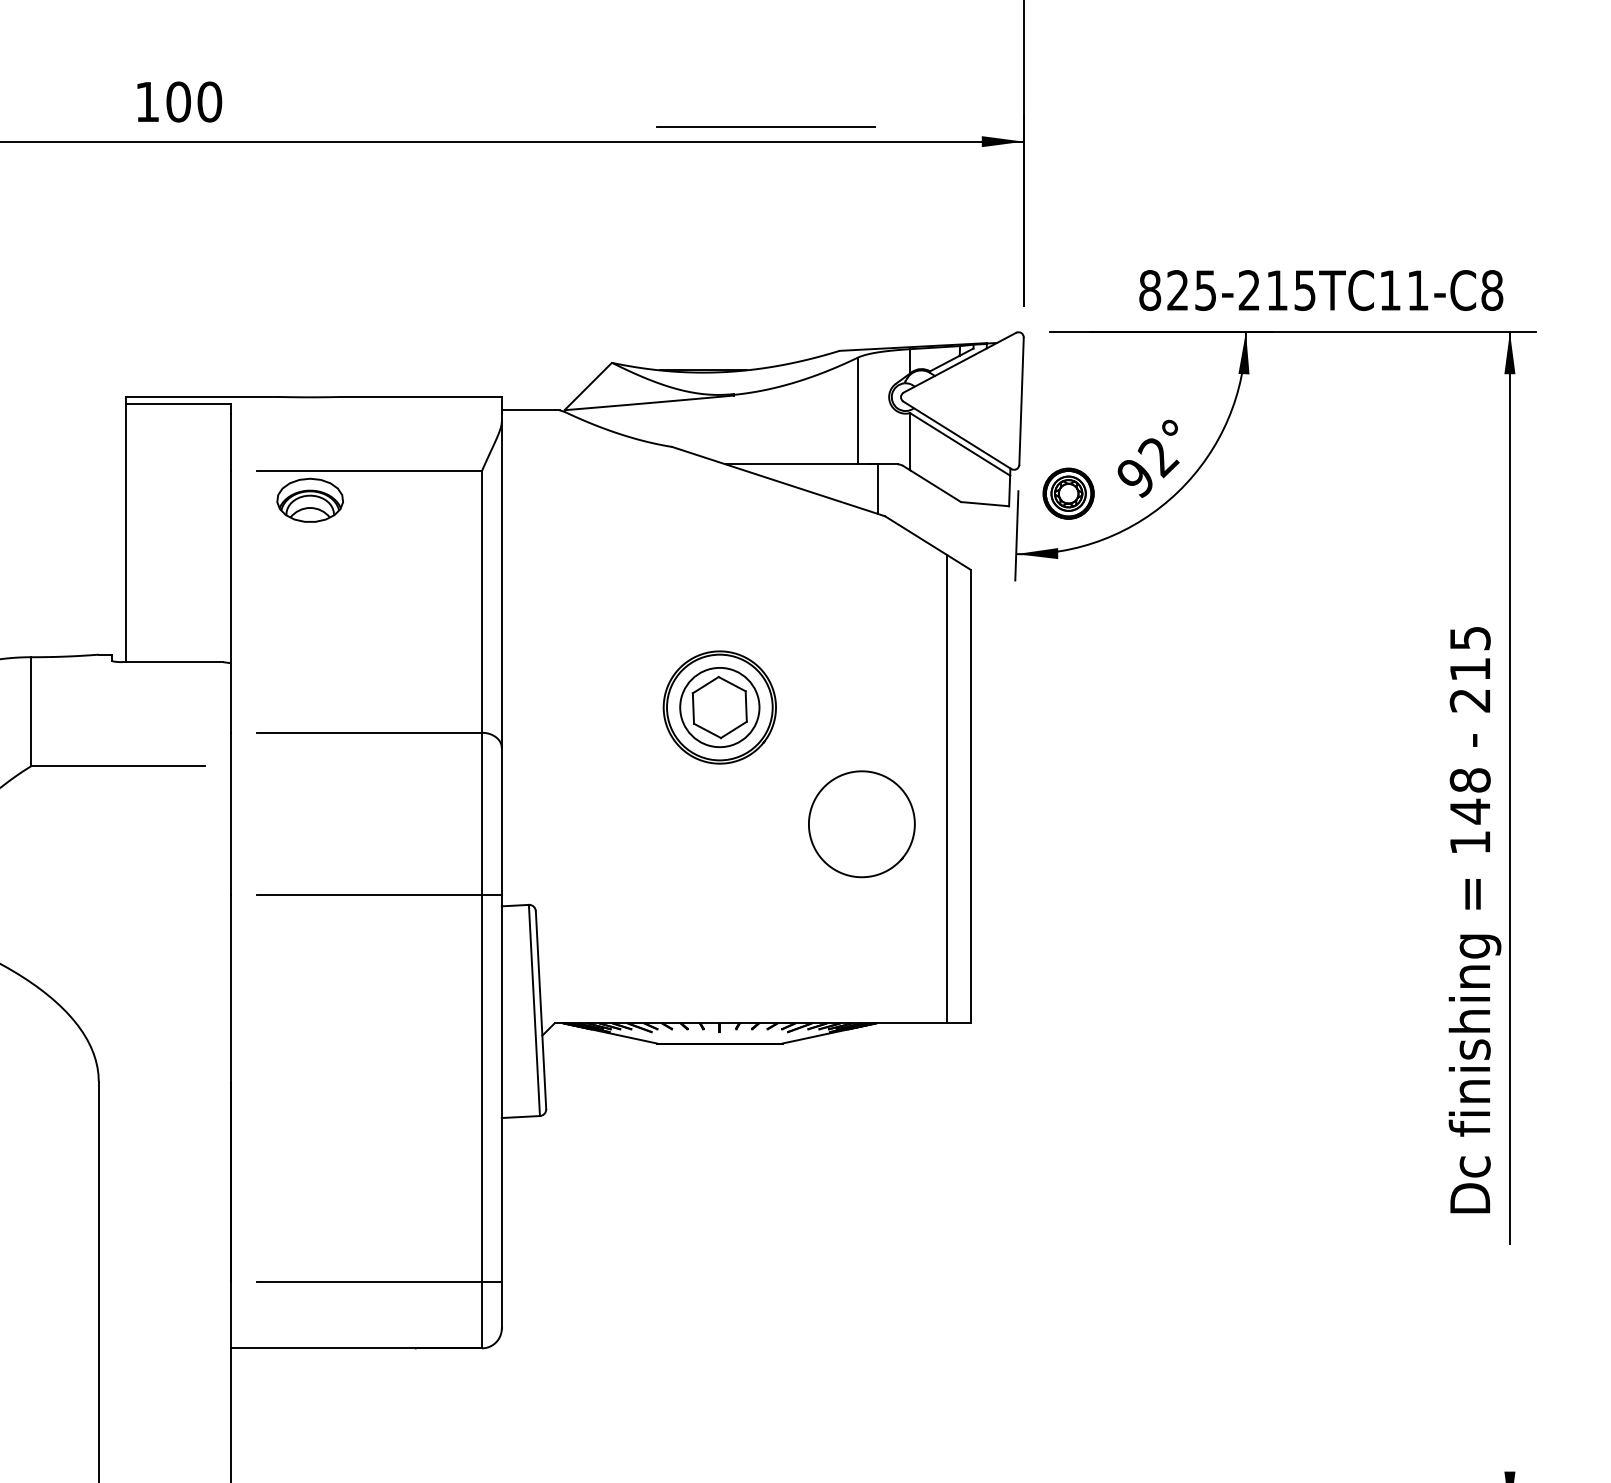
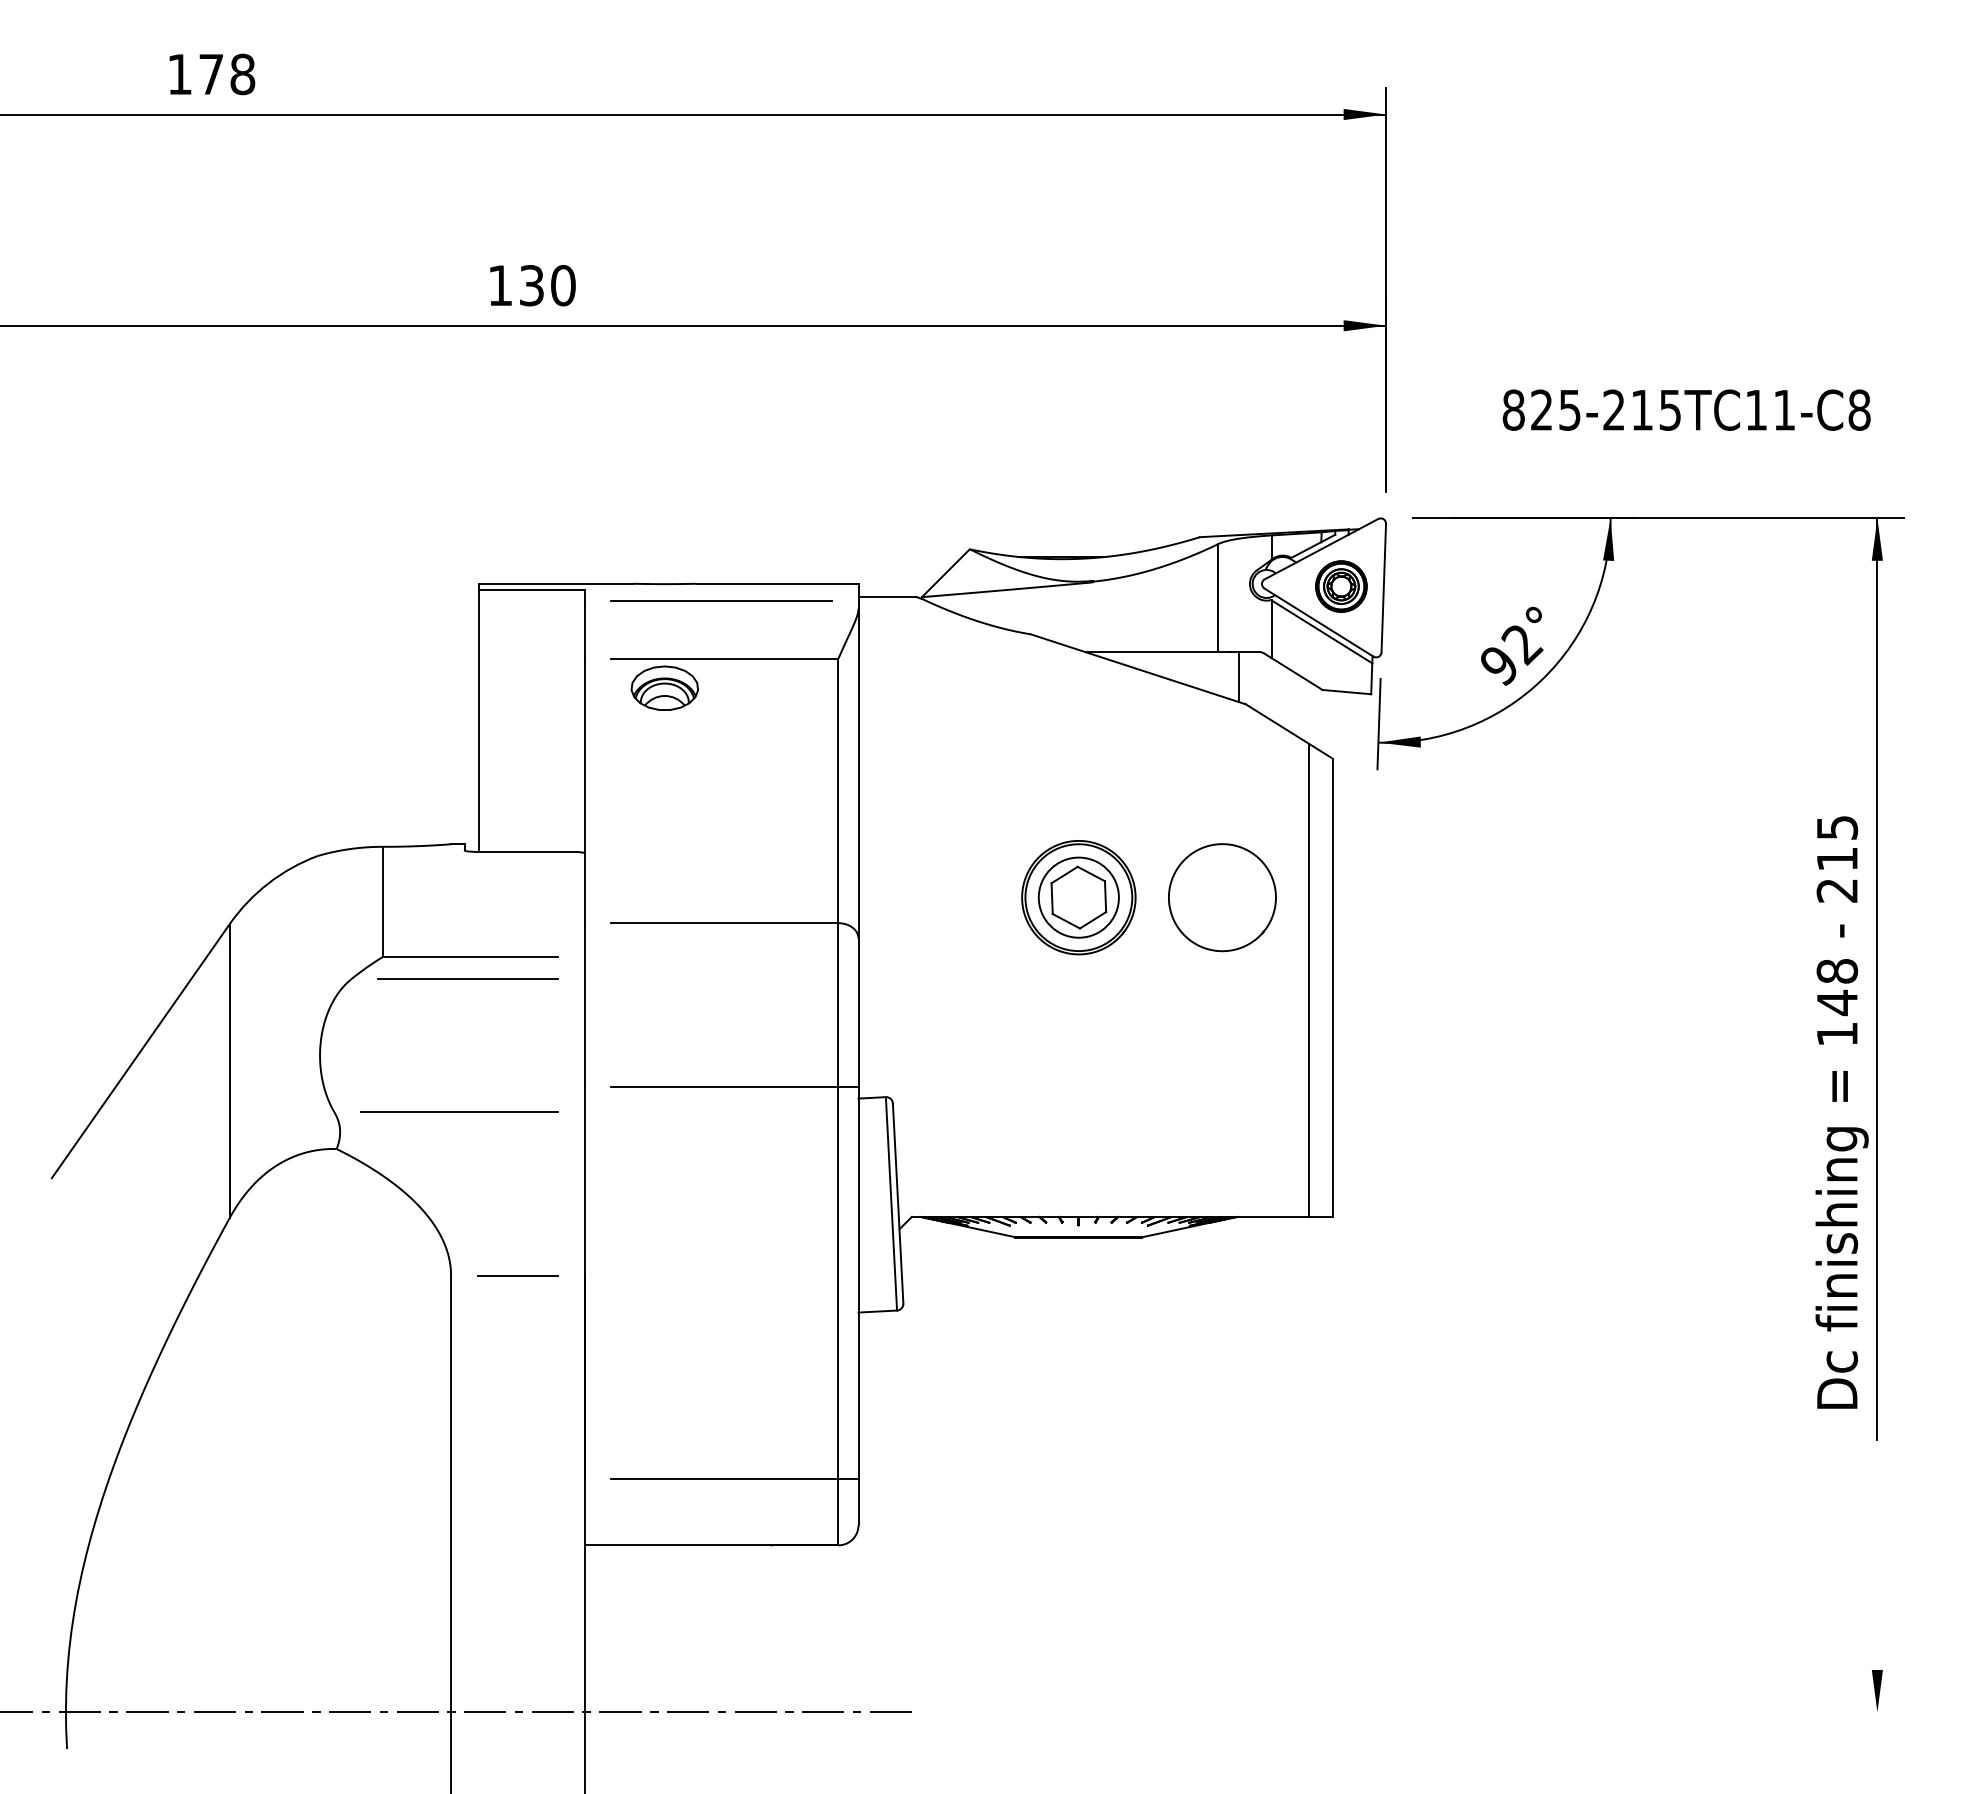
text: (178, 101) -> (531, 285), 100 -> 130
line: (765, 126) -> (721, 600), moved
text: (1321, 289) -> (1686, 409), moved
part: (1068, 493) -> (1341, 586), moved
curve: (859, 772) -> (1220, 845), moved
line: (115, 788) -> (468, 979), added
line: (107, 920) -> (459, 1112), added
line: (164, 1081) -> (517, 1275), added

